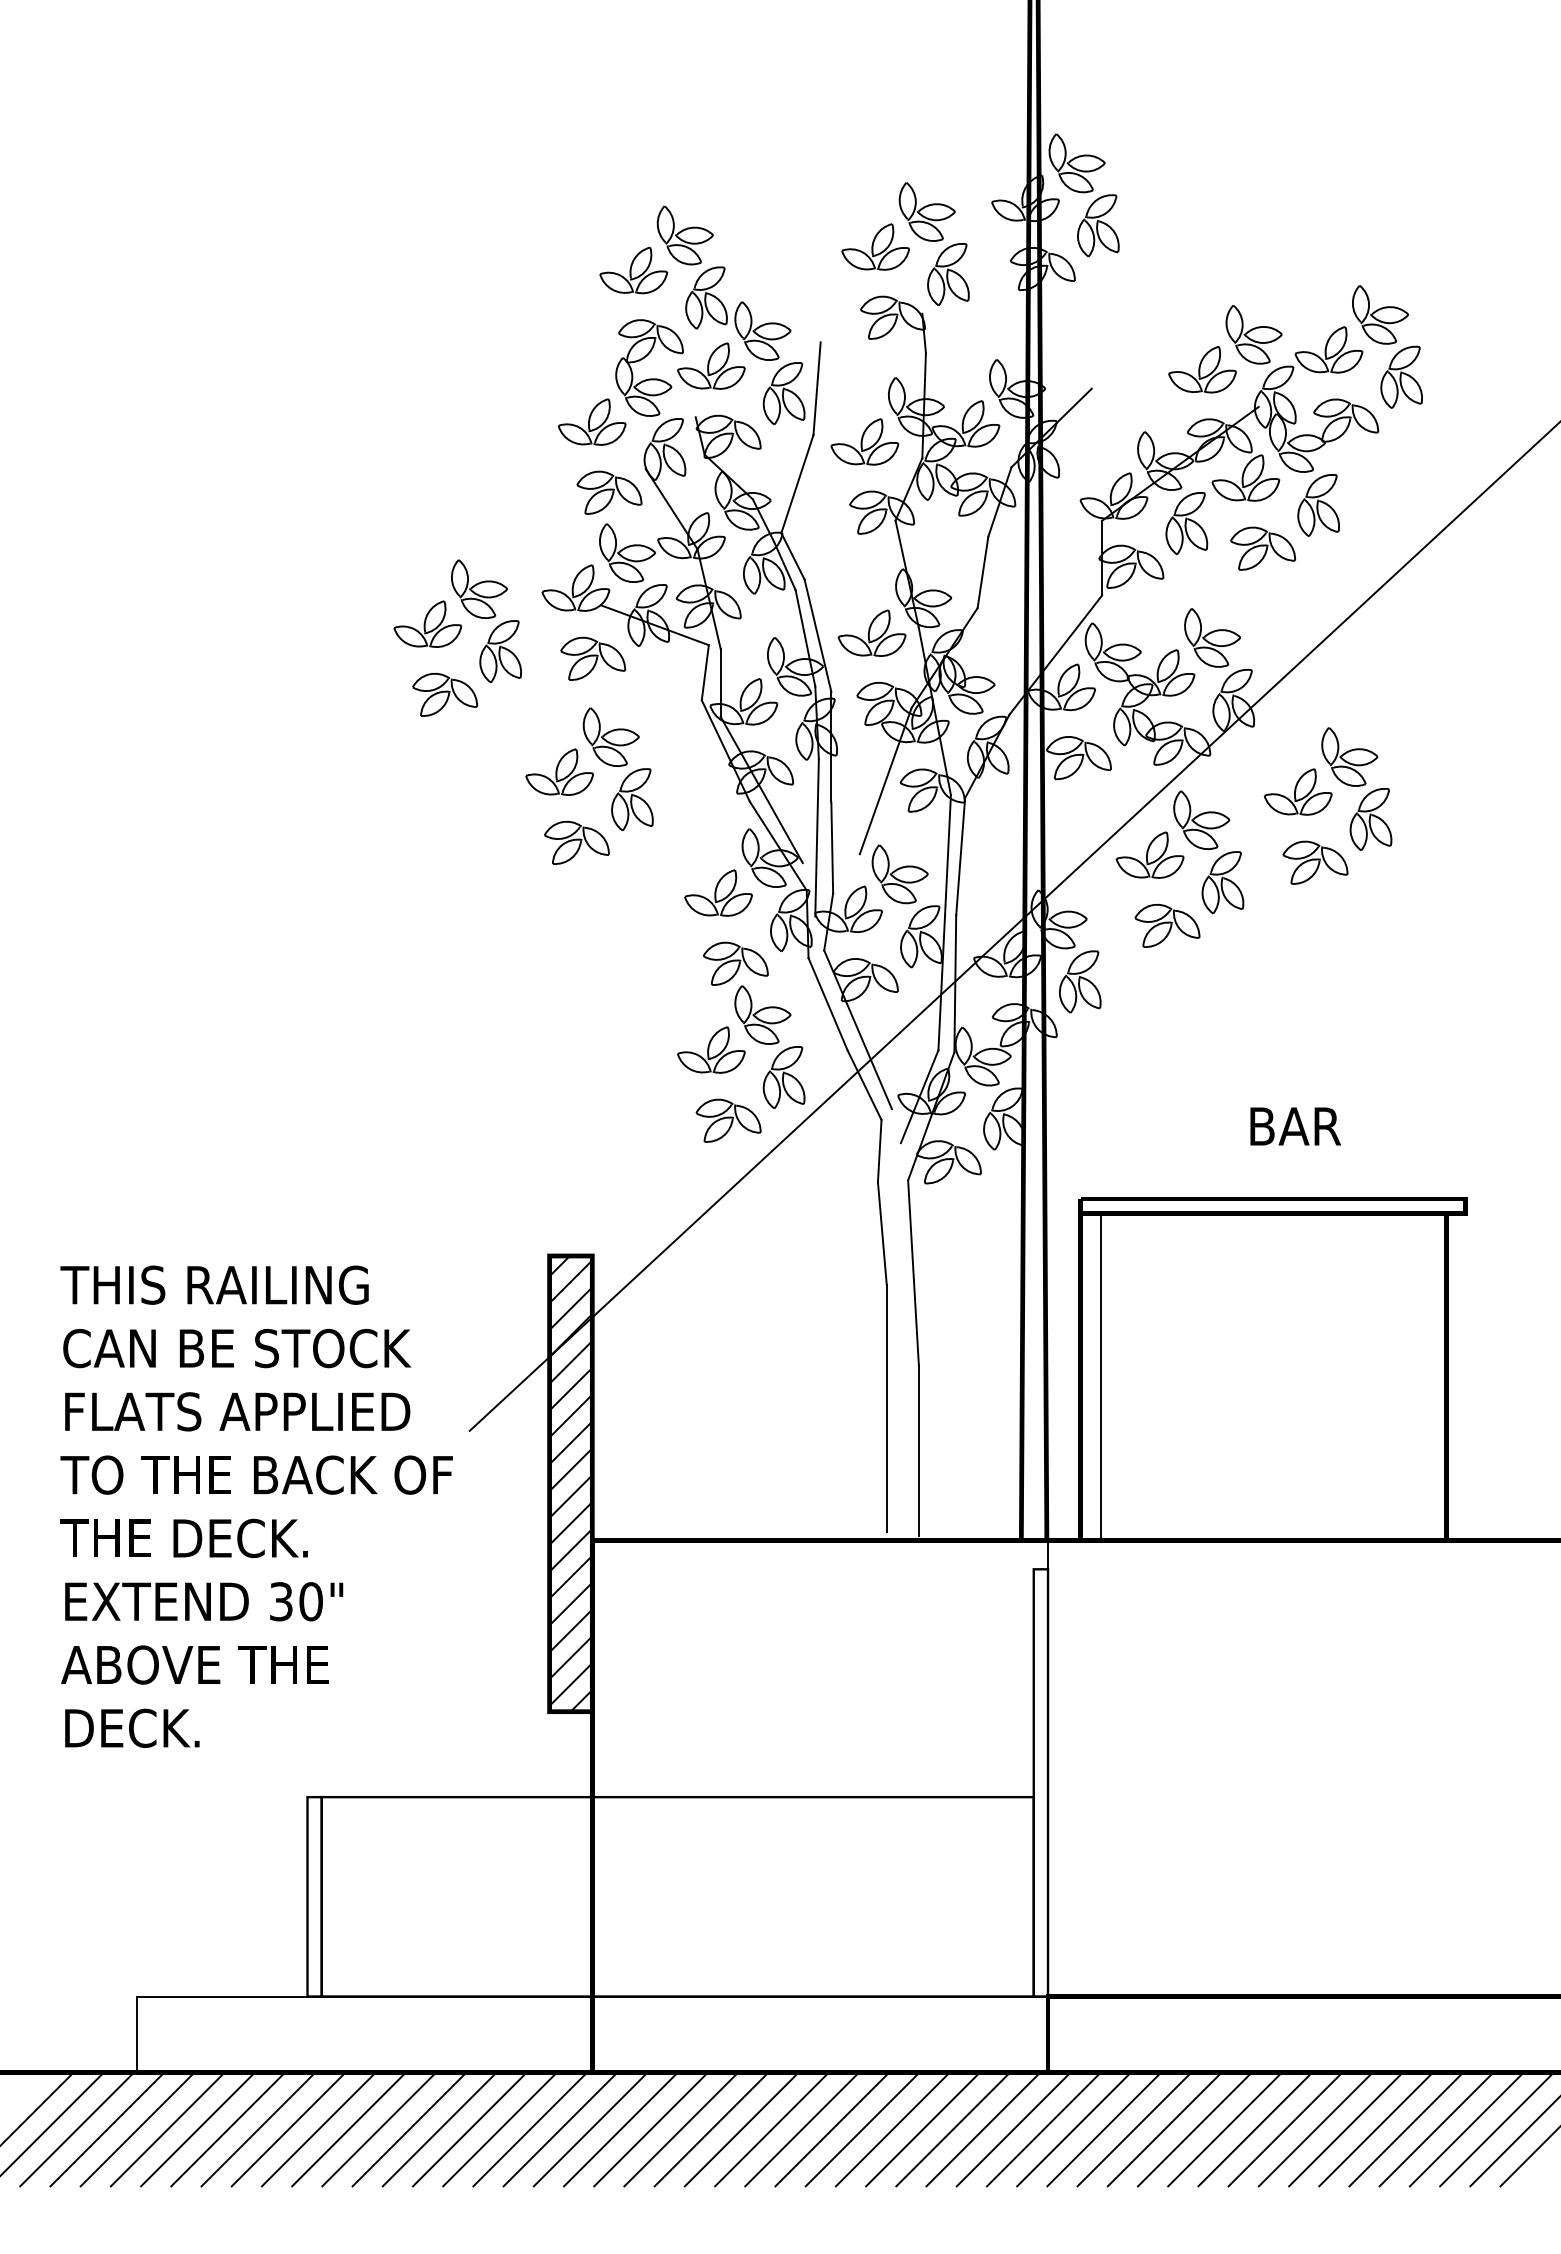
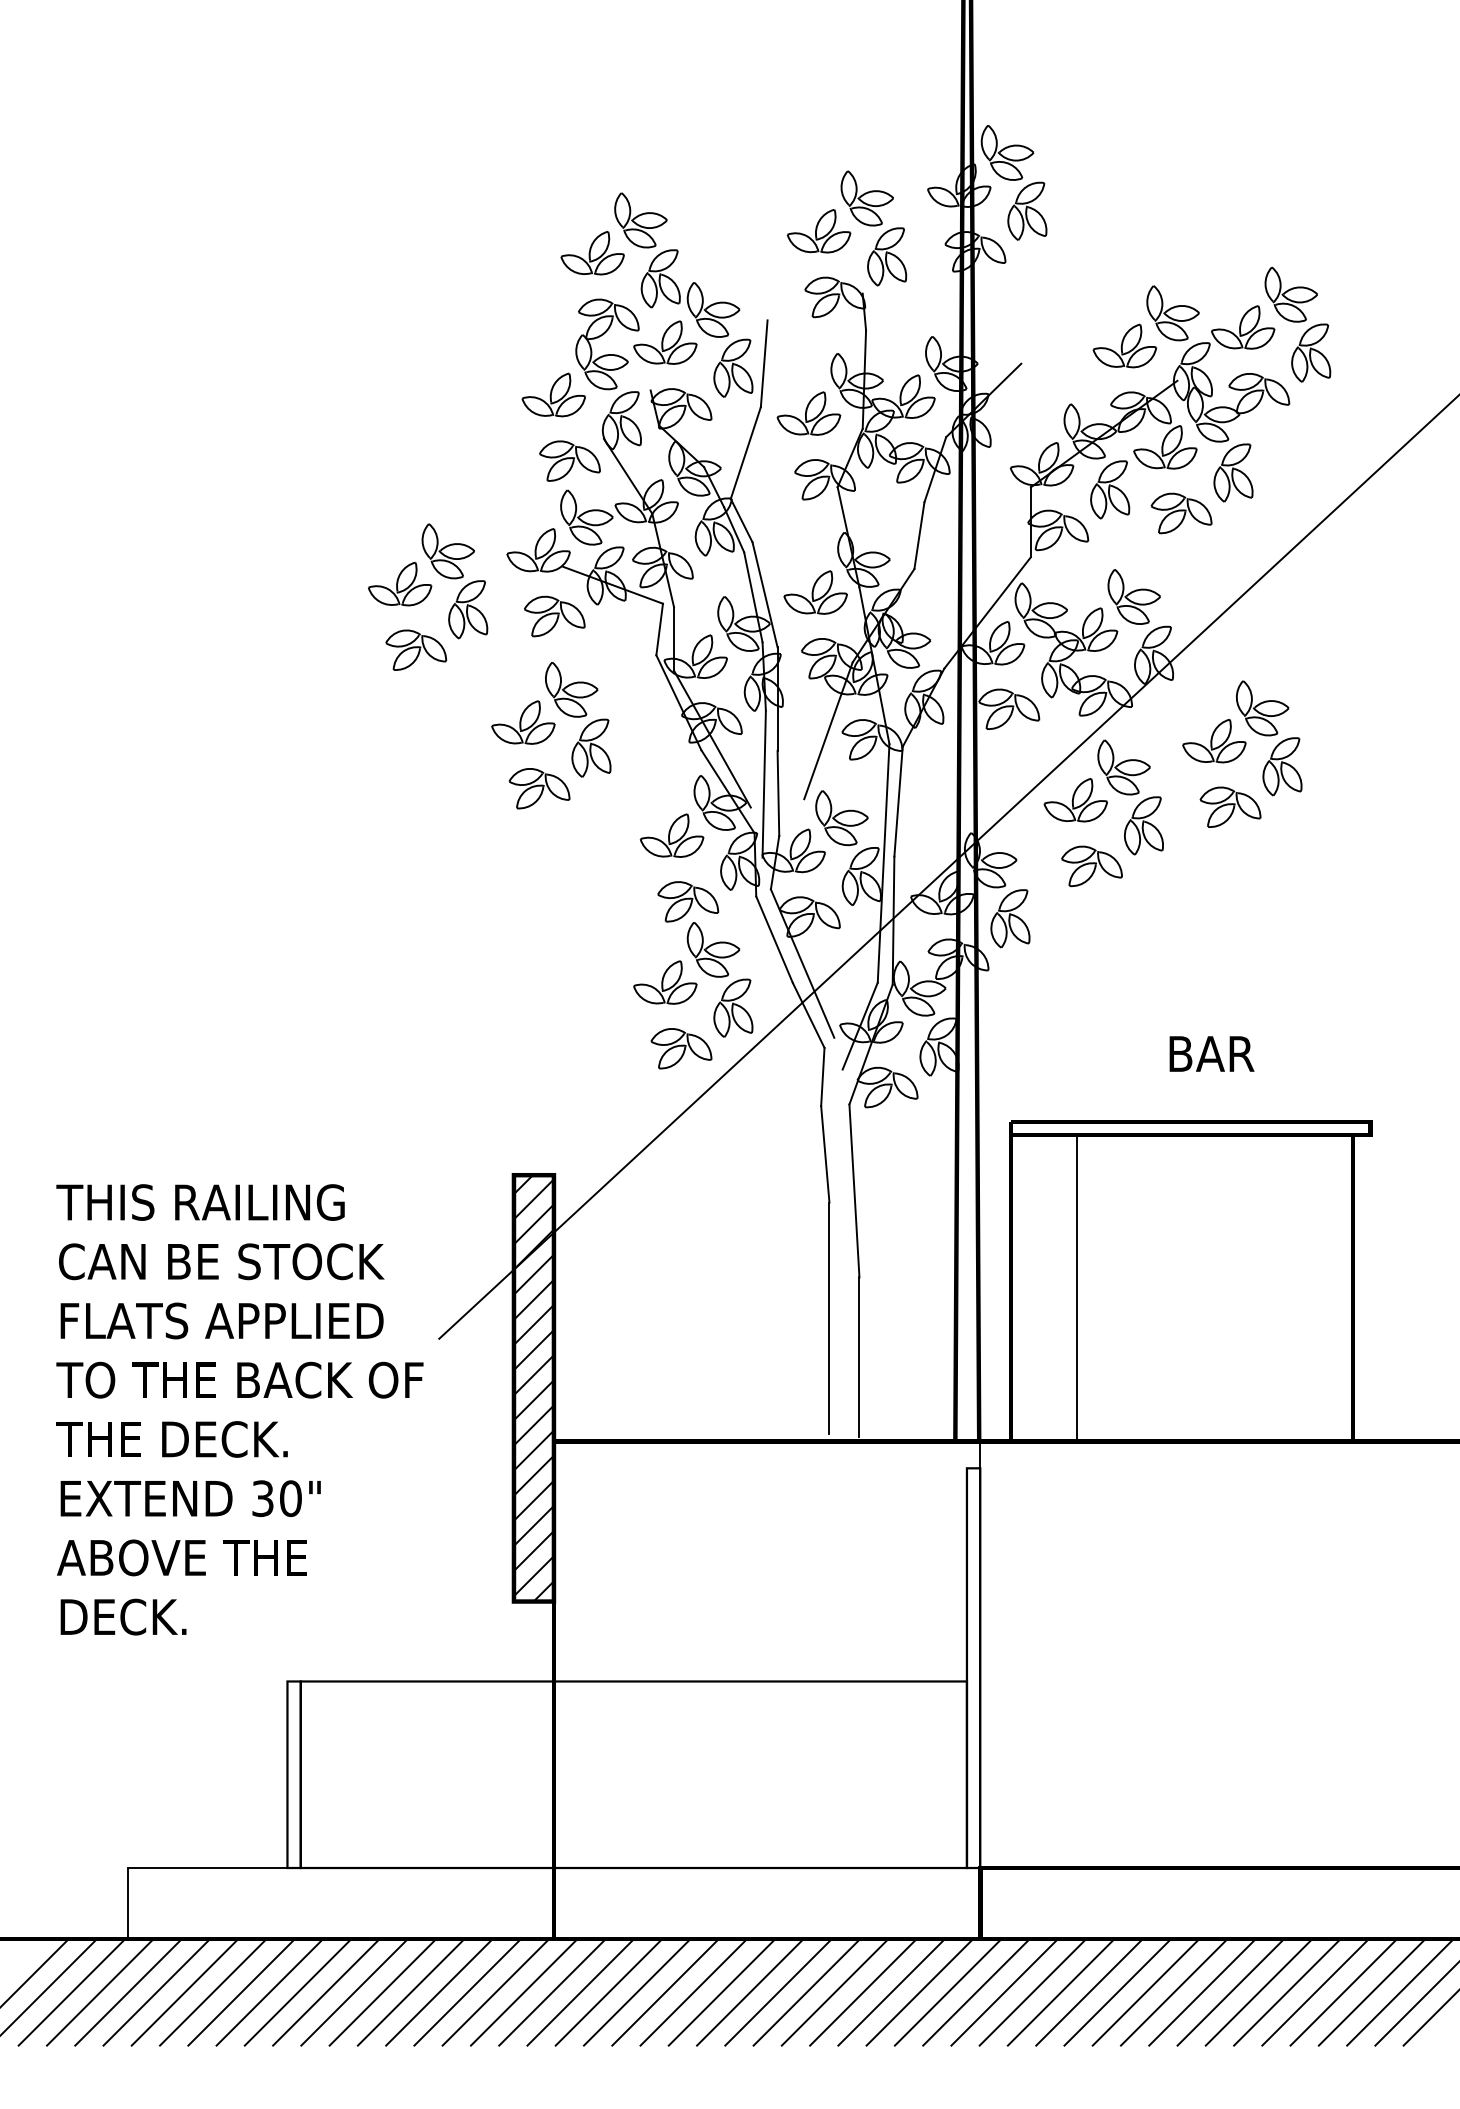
line: (1101, 1376) -> (1077, 1287), moved

